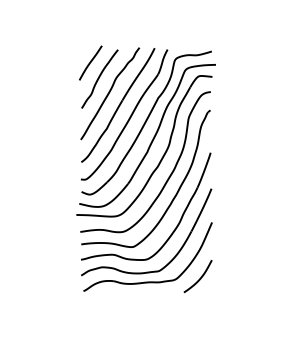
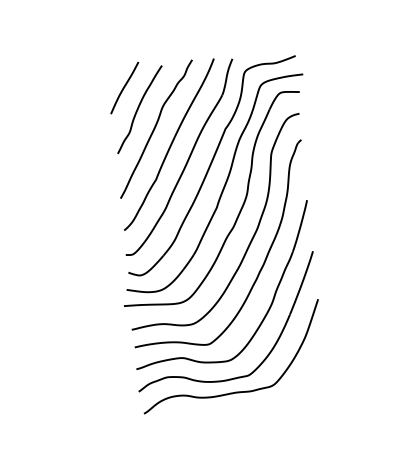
curve: (199, 278) -> (307, 380), removed

